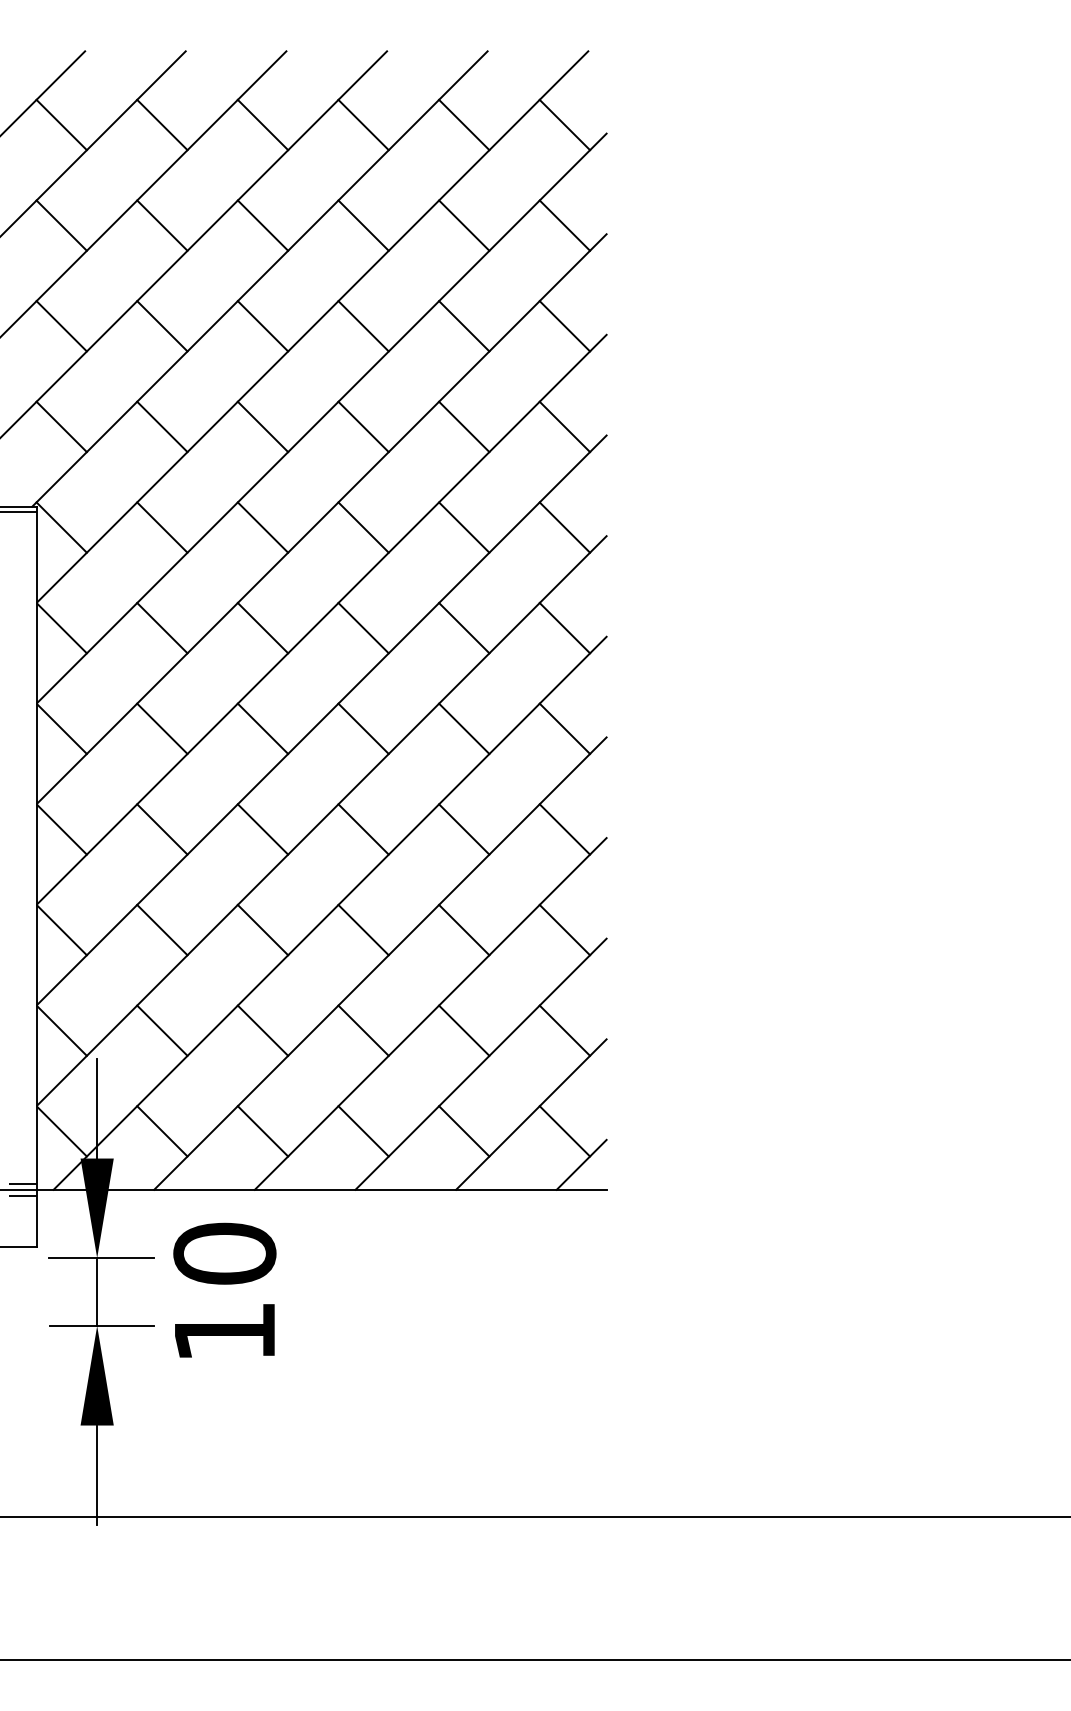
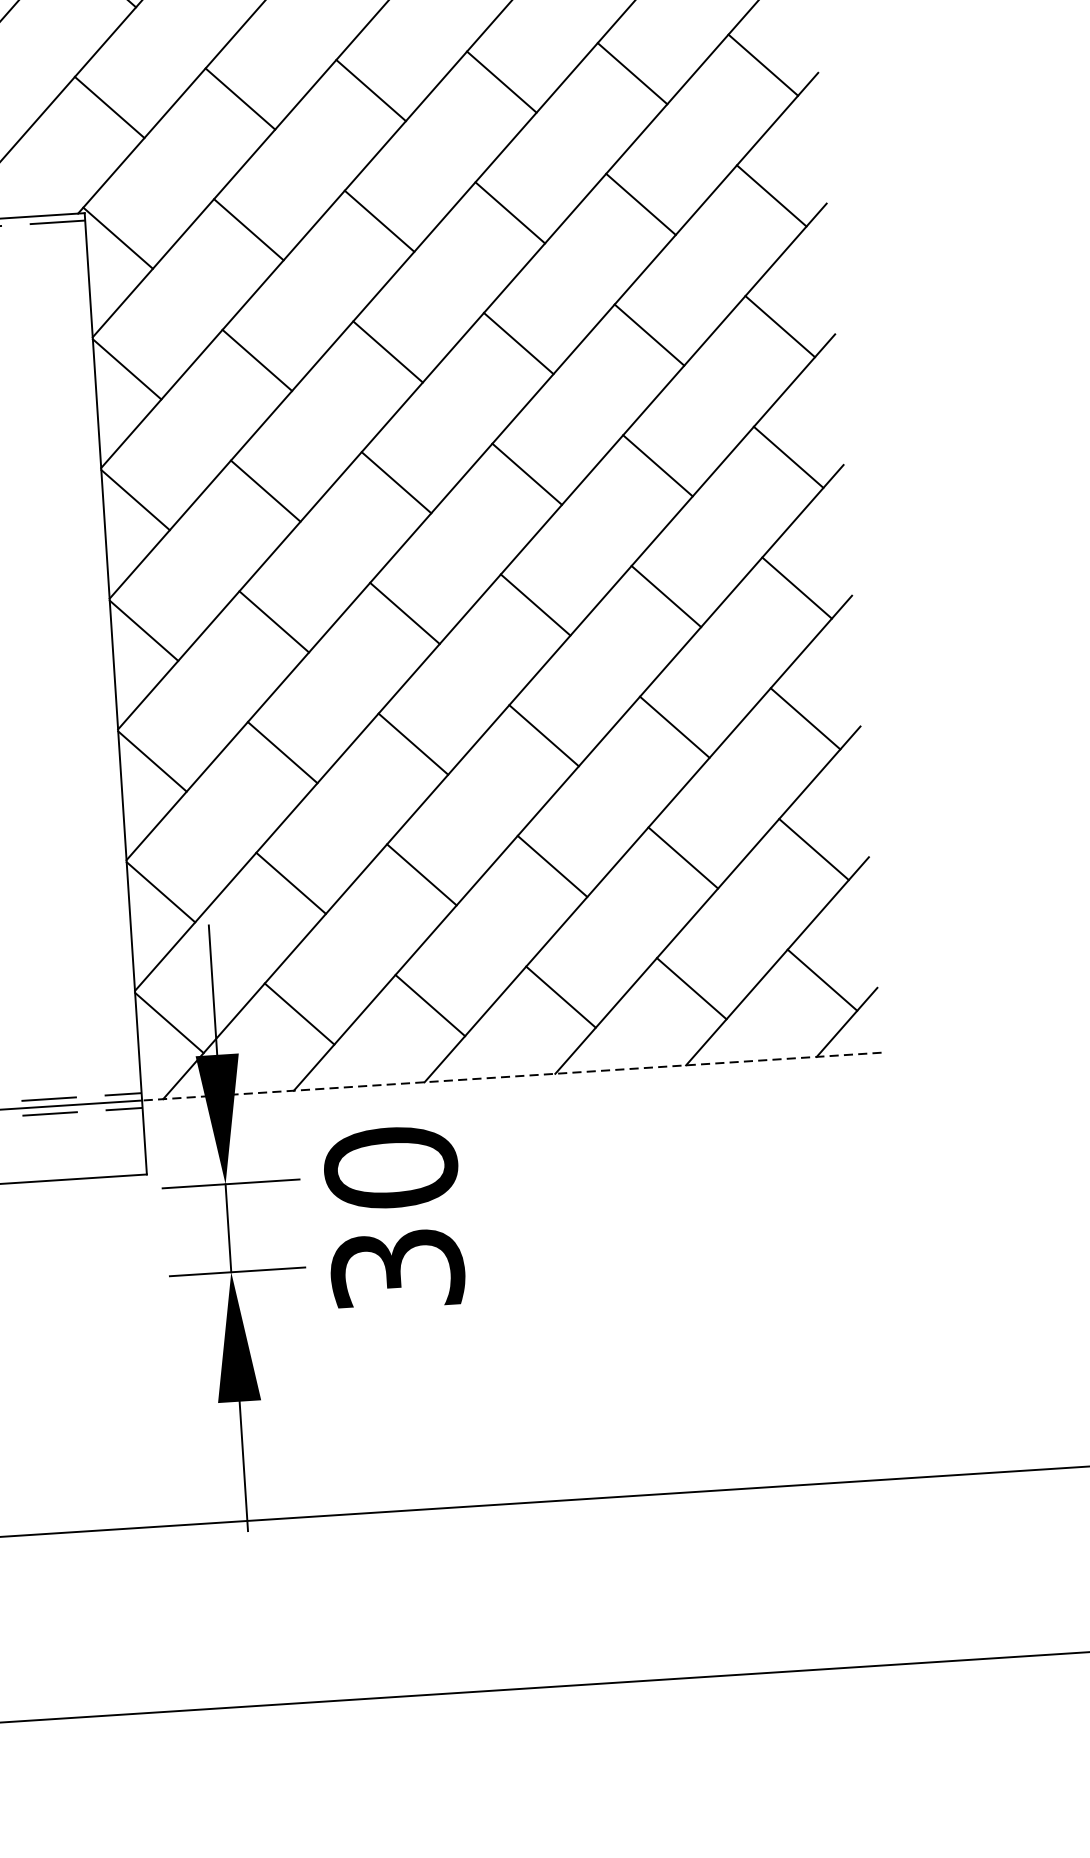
line: (321, 1189) -> (511, 1076), solid -> dashed
text: (224, 1331) -> (397, 1268), 10 -> 30

